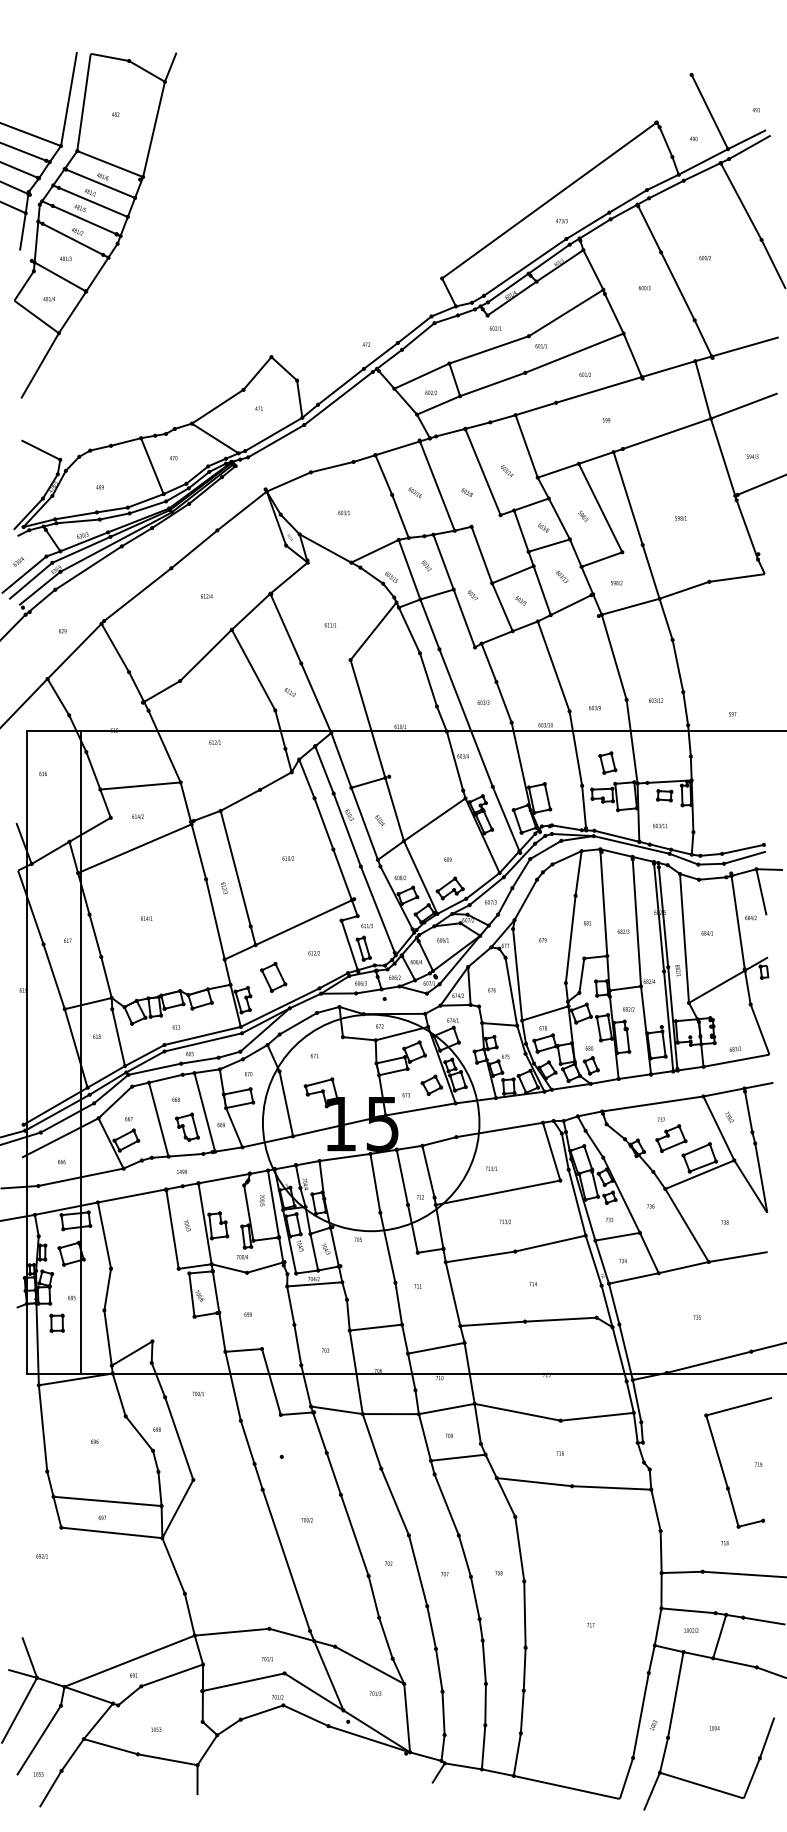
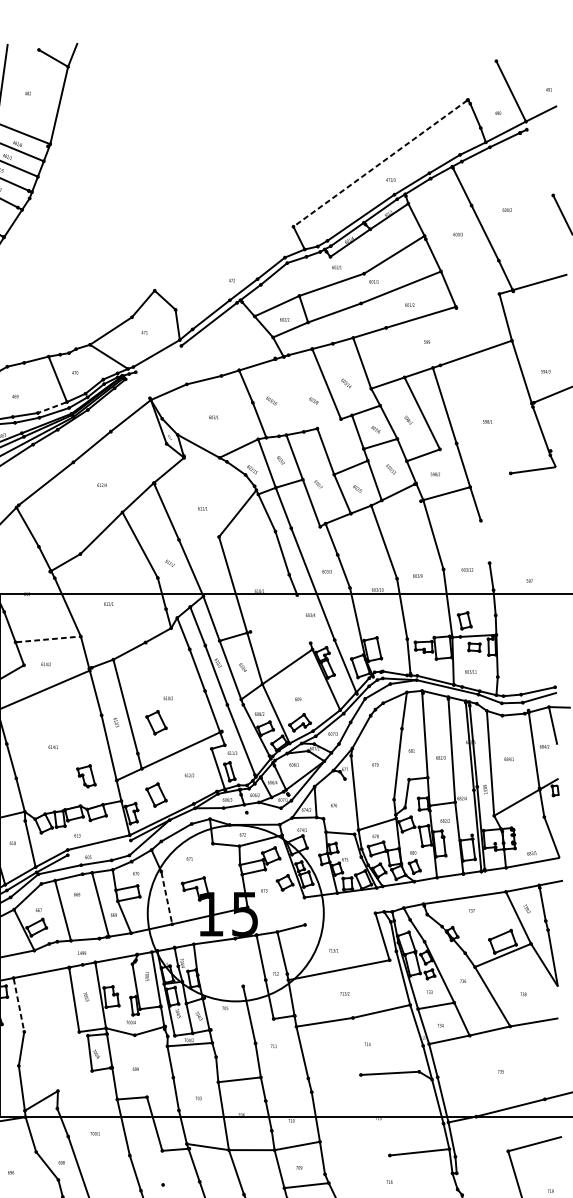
line: (109, 57) -> (23, 47), removed
line: (749, 147) -> (543, 120), removed
line: (549, 200) -> (380, 163), solid -> dashed
line: (741, 201) -> (536, 164), removed
line: (668, 368) -> (477, 299), removed
line: (743, 405) -> (538, 330), removed
line: (276, 440) -> (158, 358), removed
line: (437, 485) -> (289, 395), removed
line: (145, 501) -> (52, 408), solid -> dashed
line: (684, 590) -> (490, 480), removed
line: (677, 665) -> (484, 541), removed
line: (454, 760) -> (303, 618), removed
part: (607, 762) -> (464, 620), moved
line: (141, 785) -> (49, 639), solid -> dashed
part: (273, 887) -> (156, 721), added
line: (511, 991) -> (349, 806), removed
line: (203, 1042) -> (99, 847), removed
line: (286, 1104) -> (166, 898), solid -> dashed
line: (420, 1109) -> (275, 902), removed
part: (187, 1126) -> (86, 775), moved
line: (499, 1129) -> (340, 918), removed
part: (671, 1138) -> (479, 926), removed
line: (375, 1182) -> (239, 961), removed
line: (104, 1235) -> (18, 1004), solid -> dashed
line: (492, 1323) -> (334, 1076), removed
line: (436, 1348) -> (288, 1096), removed
line: (517, 1412) -> (354, 1148), removed

